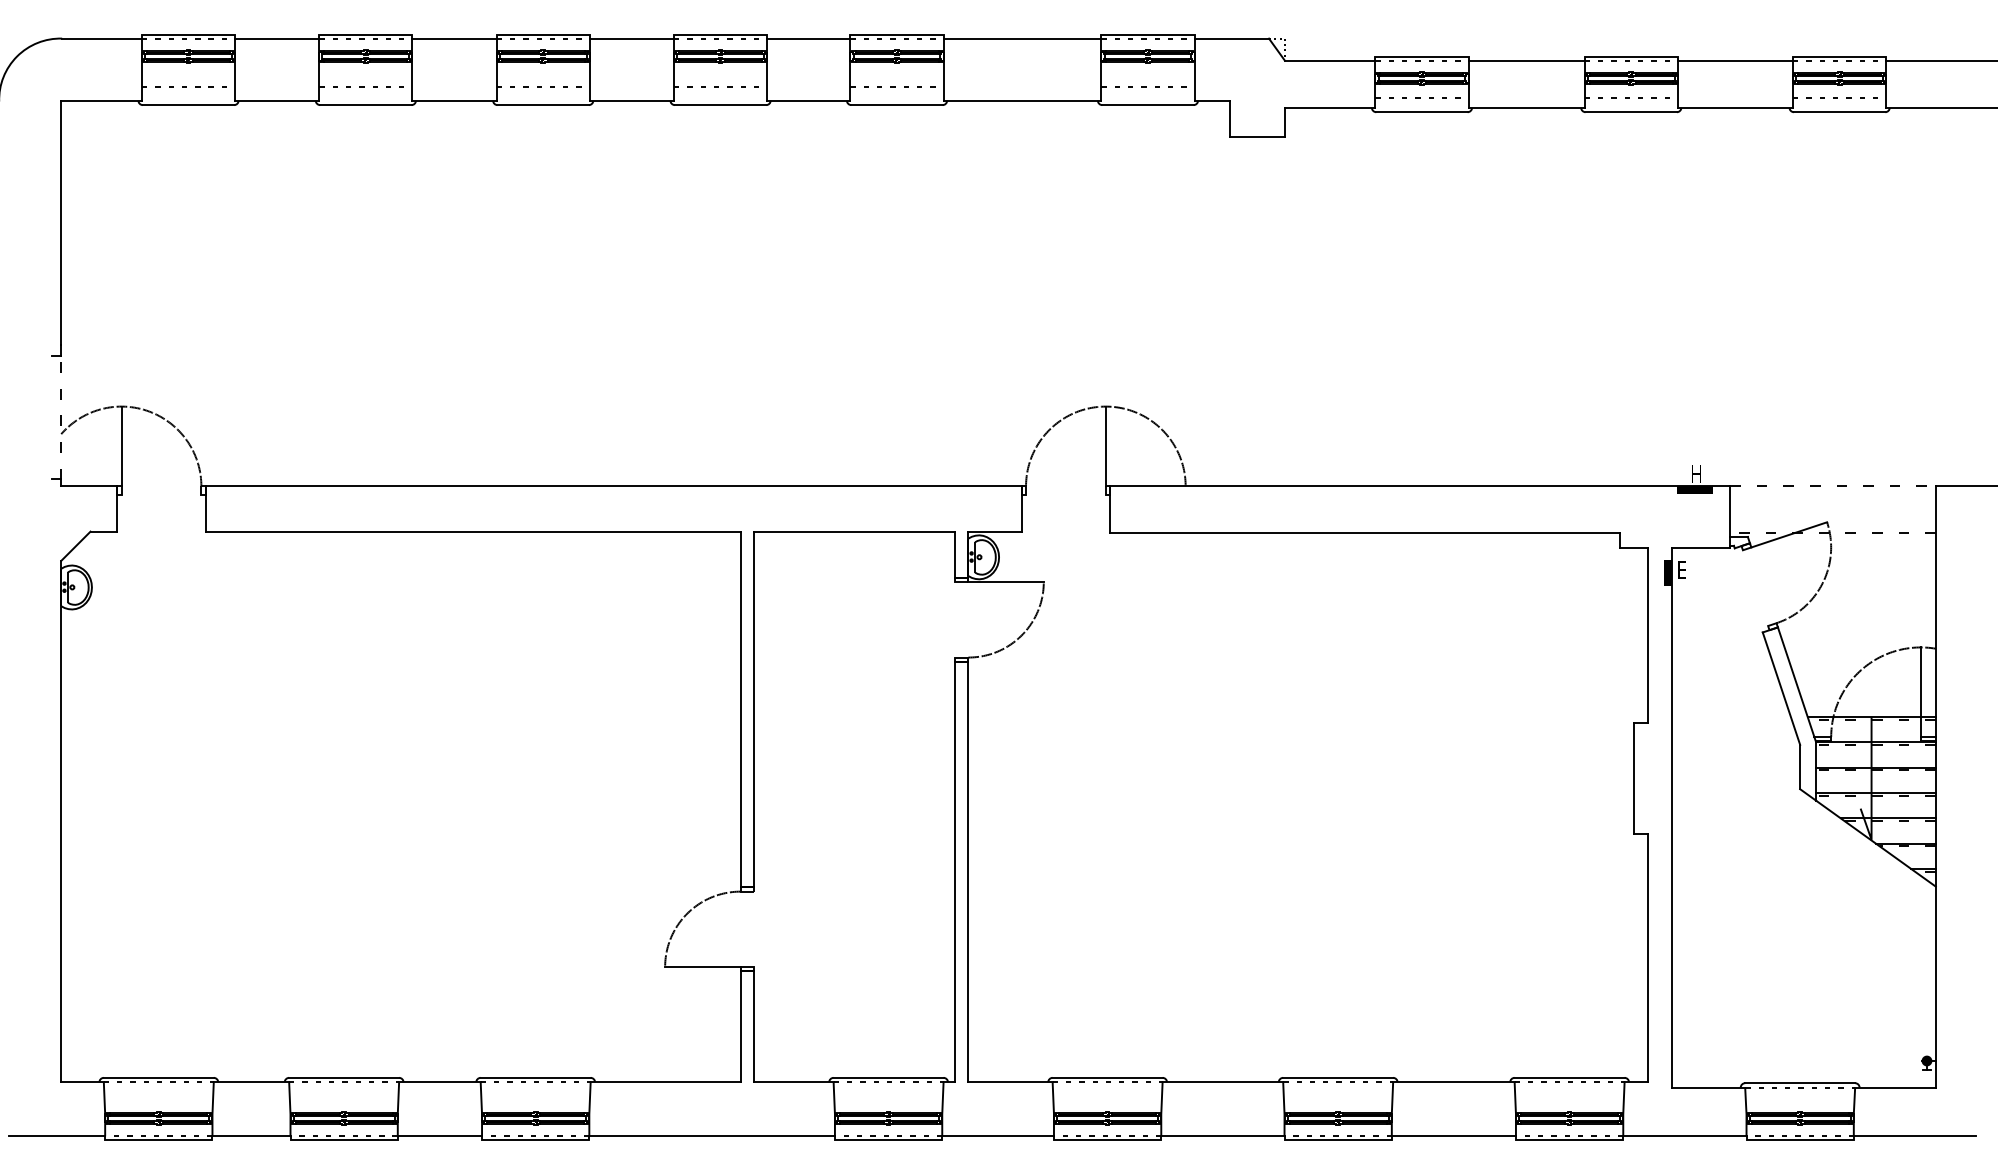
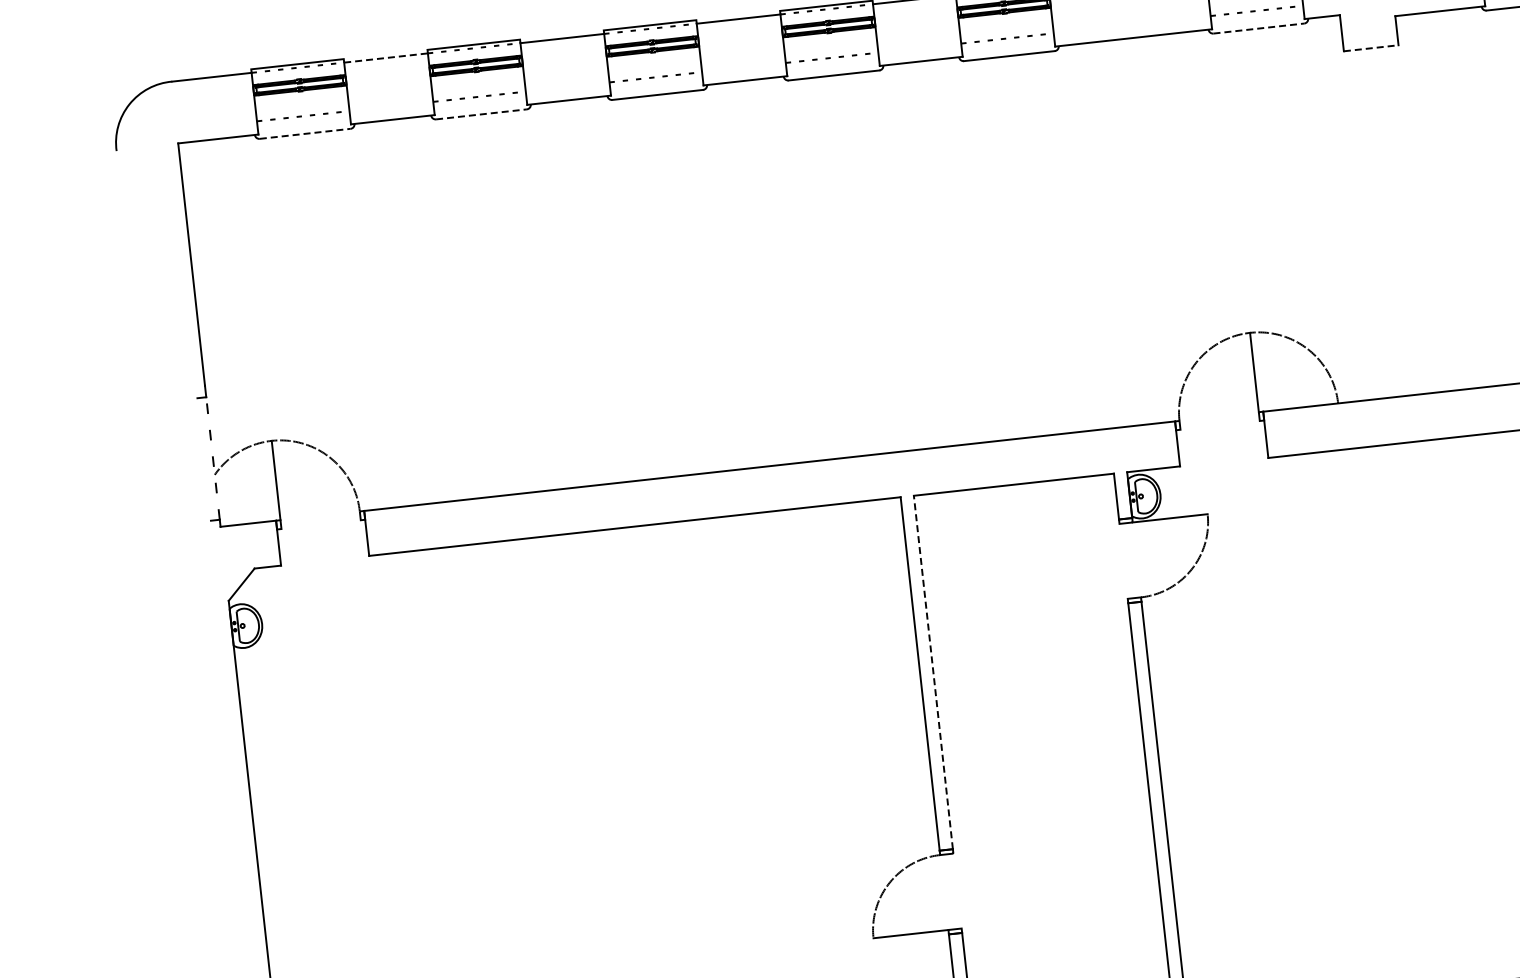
line: (277, 38) -> (386, 57), solid -> dashed
line: (188, 105) -> (305, 134), solid -> dashed
line: (365, 105) -> (481, 114), solid -> dashed
line: (1147, 105) -> (1258, 29), solid -> dashed
line: (1257, 137) -> (1371, 48), solid -> dashed
line: (753, 709) -> (933, 672), solid -> dashed

